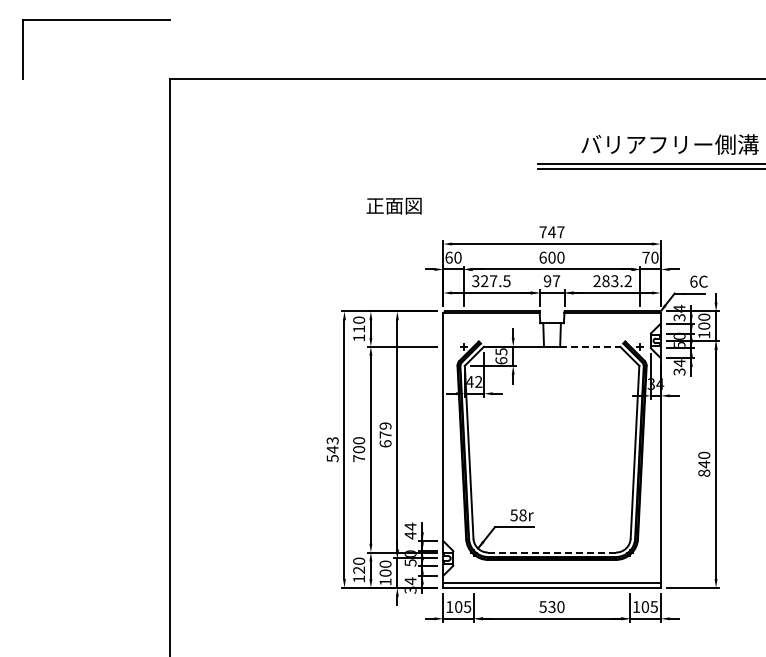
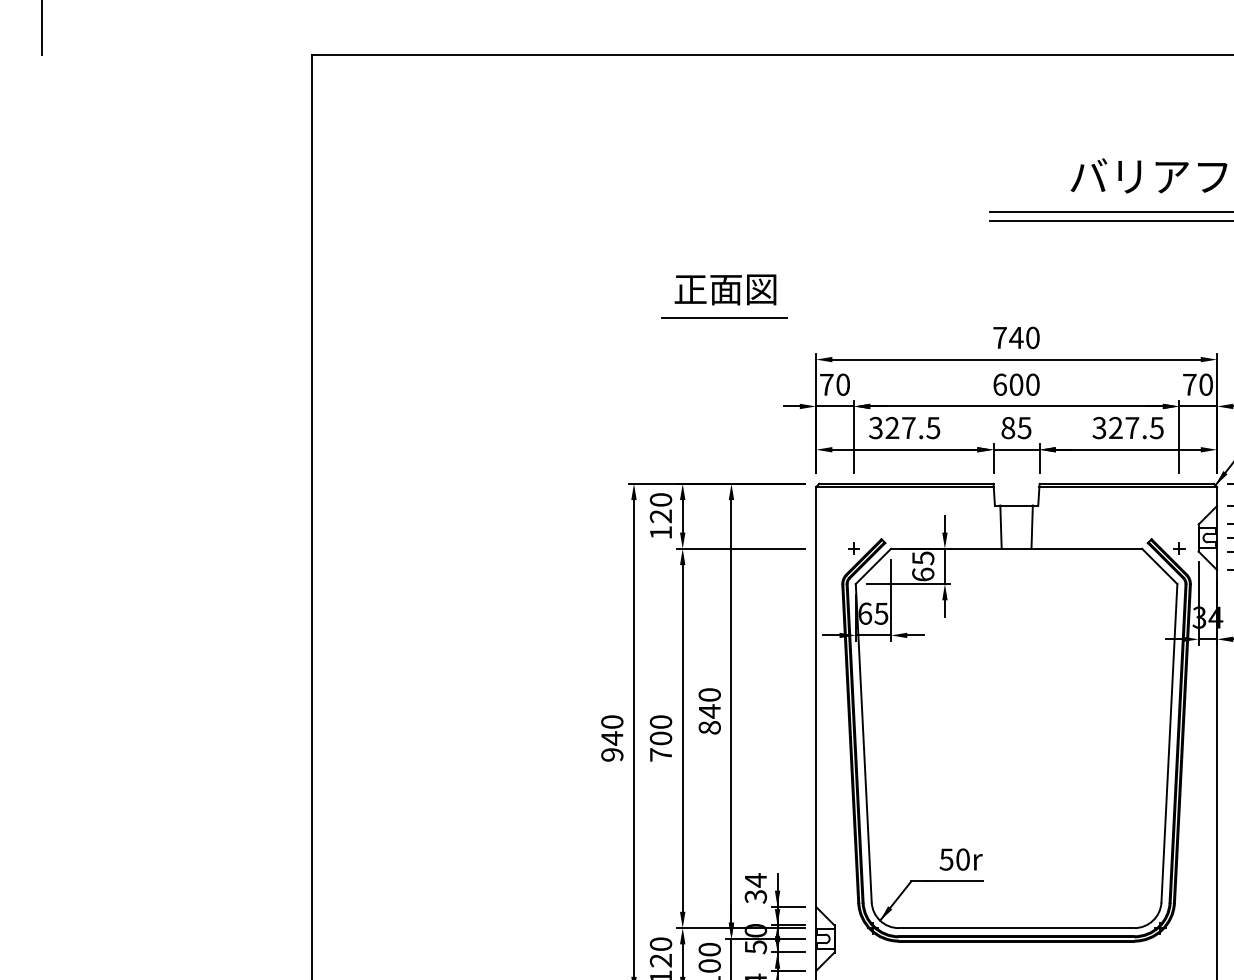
line: (393, 221) -> (724, 318), added
text: (560, 232) -> (1032, 338), 747 -> 740
text: (448, 257) -> (825, 384), 60 -> 70
text: (552, 281) -> (1017, 428), 97 -> 85
text: (612, 281) -> (1127, 428), 283.2 -> 327.5
text: (358, 328) -> (659, 515), 110 -> 120
line: (590, 346) -> (1087, 548), dashed -> solid
text: (474, 381) -> (873, 612), 42 -> 65
text: (385, 434) -> (709, 710), 679 -> 840
text: (332, 449) -> (611, 738), 543 -> 940
text: (522, 515) -> (962, 859), 58r -> 50r
text: (410, 535) -> (755, 896), 44 -> 34
line: (552, 552) -> (1017, 927), dashed -> solid

